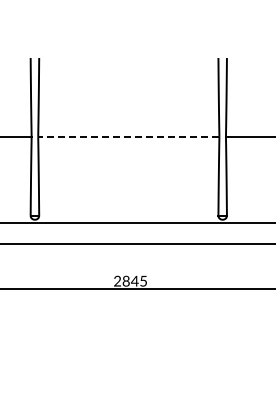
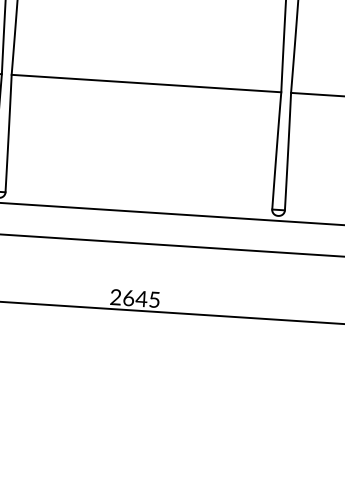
line: (128, 136) -> (146, 82), dashed -> solid
text: (125, 280) -> (127, 296), 2845 -> 2645

